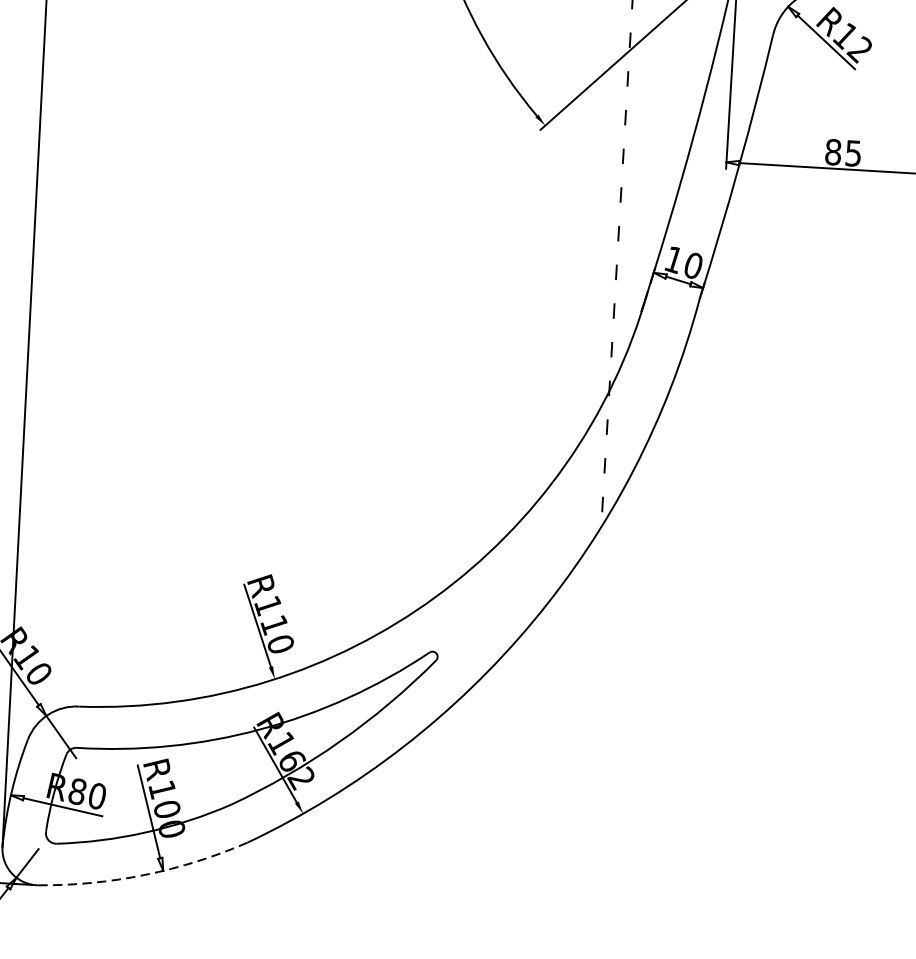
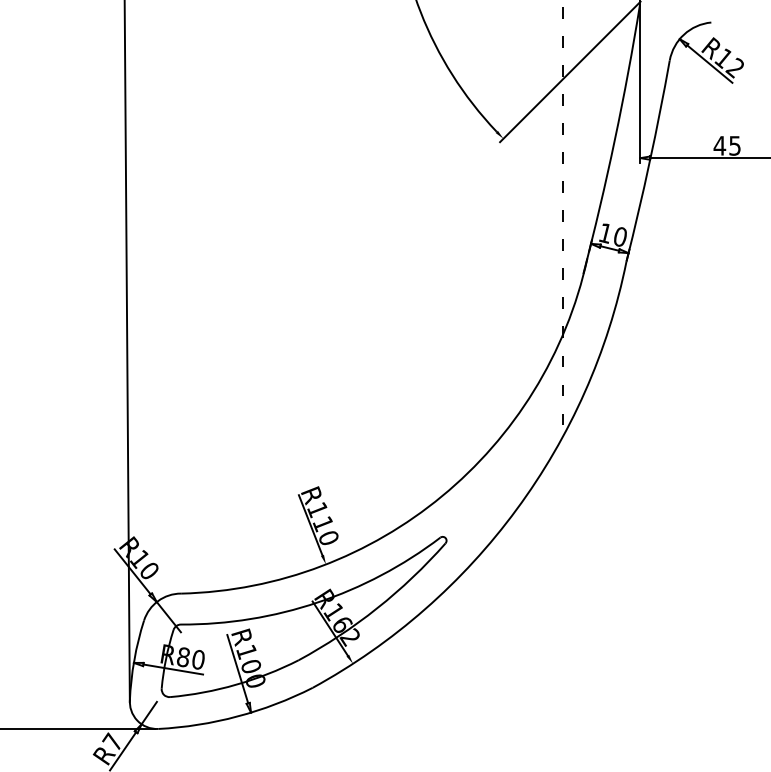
text: (832, 151) -> (719, 145), 85 -> 45
arc: (144, 874) -> (237, 716), dashed -> solid

